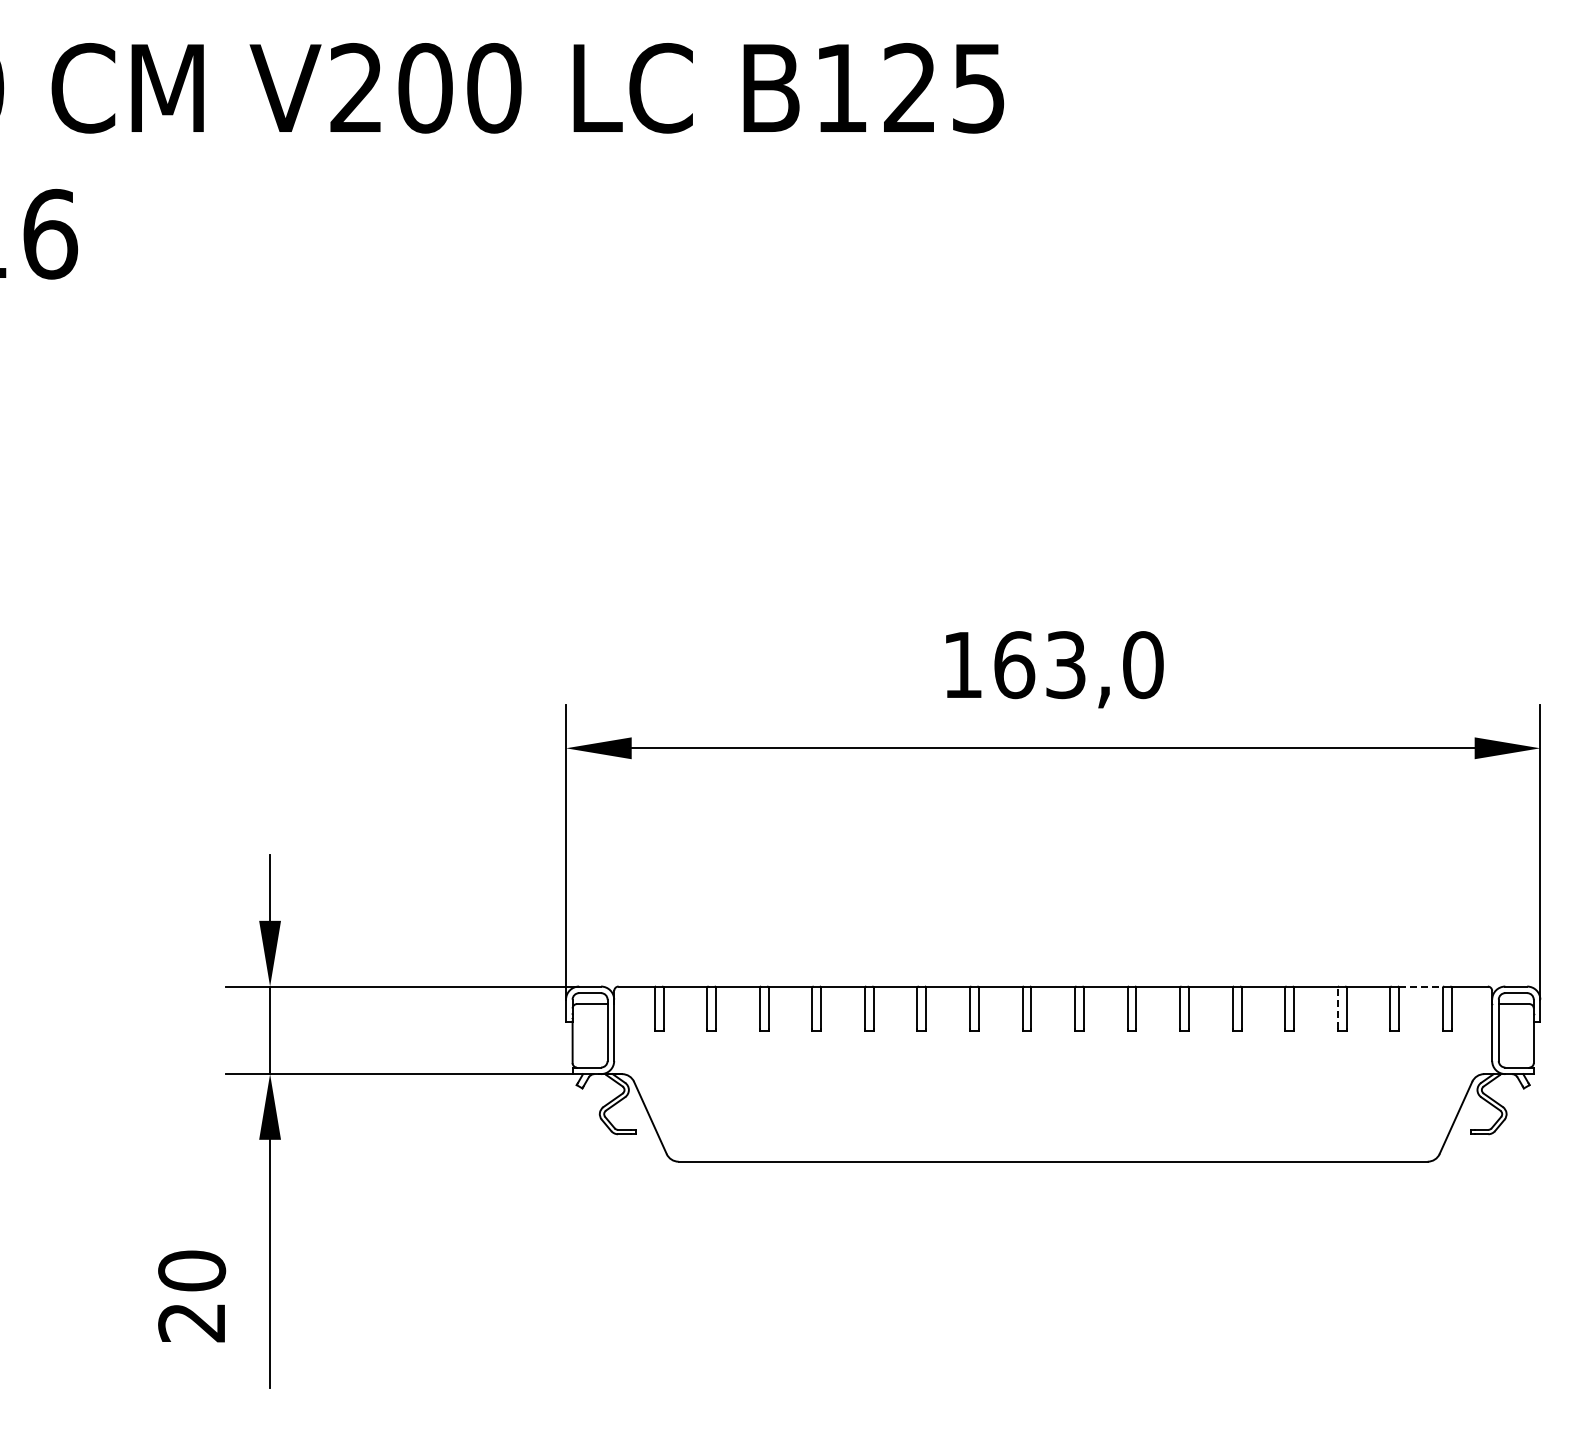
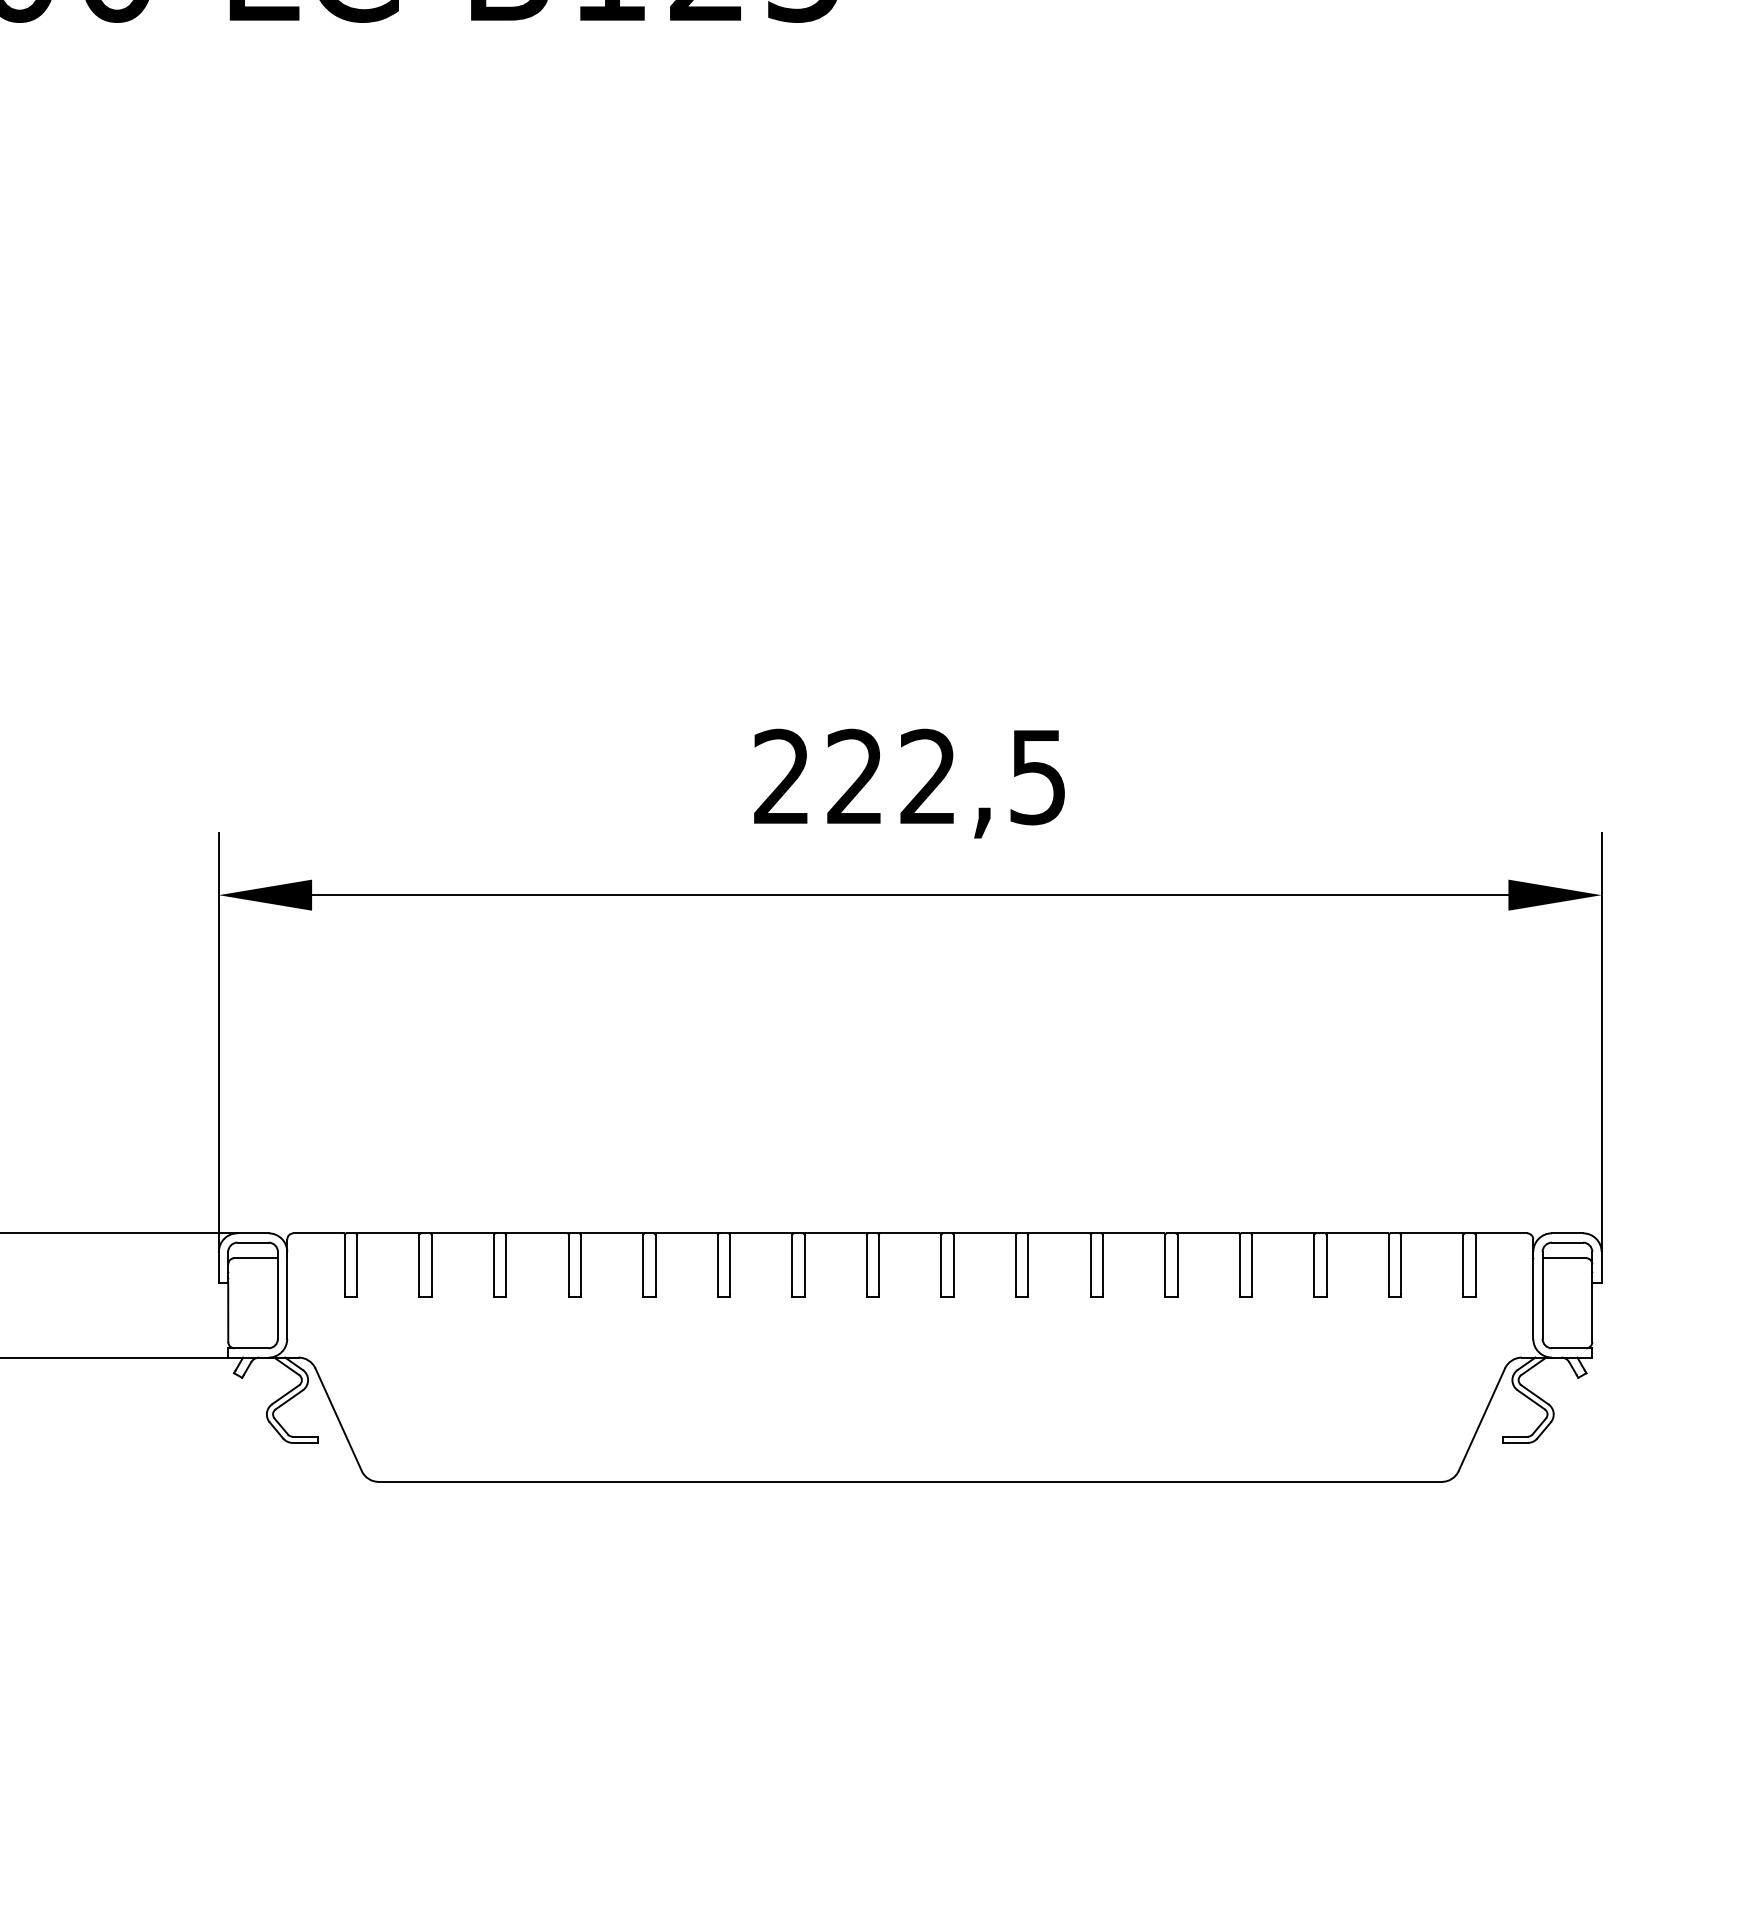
text: (1053, 665) -> (910, 777), 163,0 -> 222,5
line: (1420, 986) -> (1431, 1233), dashed -> solid
line: (1337, 1008) -> (1313, 1264), dashed -> solid

